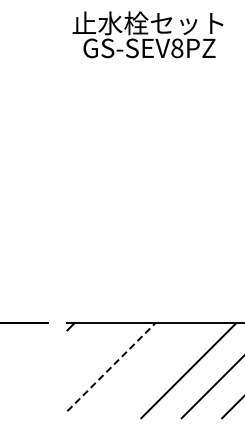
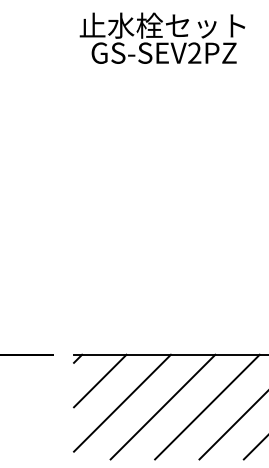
text: (177, 48) -> (194, 53), GS-SEV8PZ -> GS-SEV2PZ
line: (91, 346) -> (100, 380), added
line: (111, 366) -> (122, 402), dashed -> solid
line: (148, 370) -> (163, 406), added

